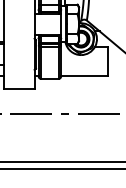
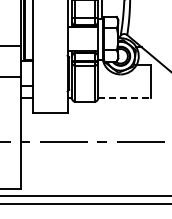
line: (84, 75) -> (124, 97), solid -> dashed

